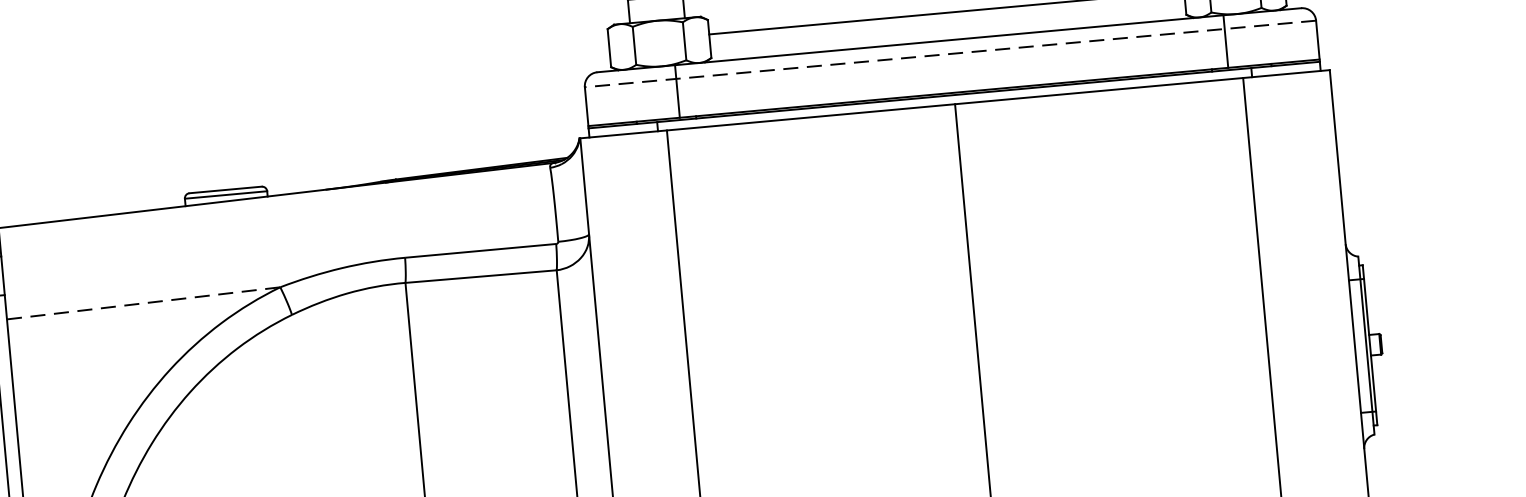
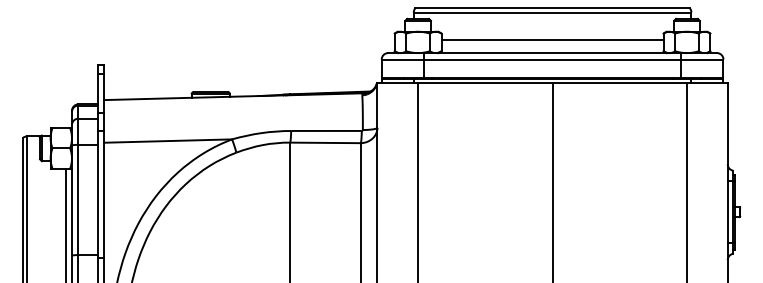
line: (950, 53) -> (552, 59), dashed -> solid
line: (144, 304) -> (168, 141), dashed -> solid

